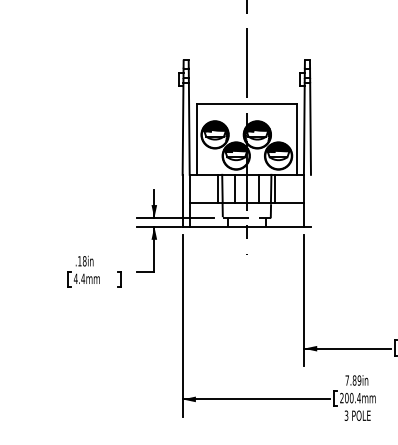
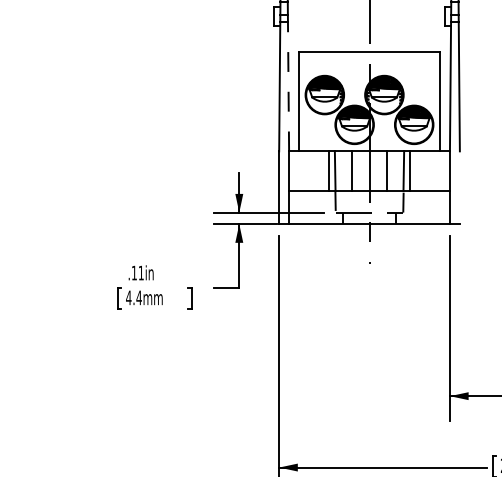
line: (189, 129) -> (288, 87), solid -> dashed
text: (84, 261) -> (140, 273), .18in -> .11in

